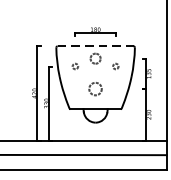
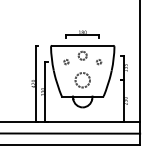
line: (95, 45) -> (82, 45), dashed -> solid
circle: (95, 89) -> (82, 80), size x1.43

